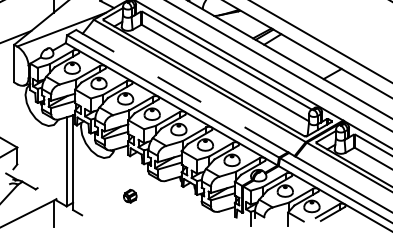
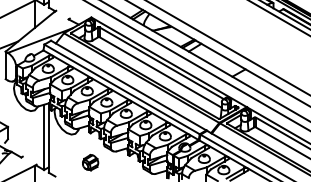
line: (181, 91) -> (128, 85), dashed -> solid
part: (129, 196) -> (90, 162), size x1.67

